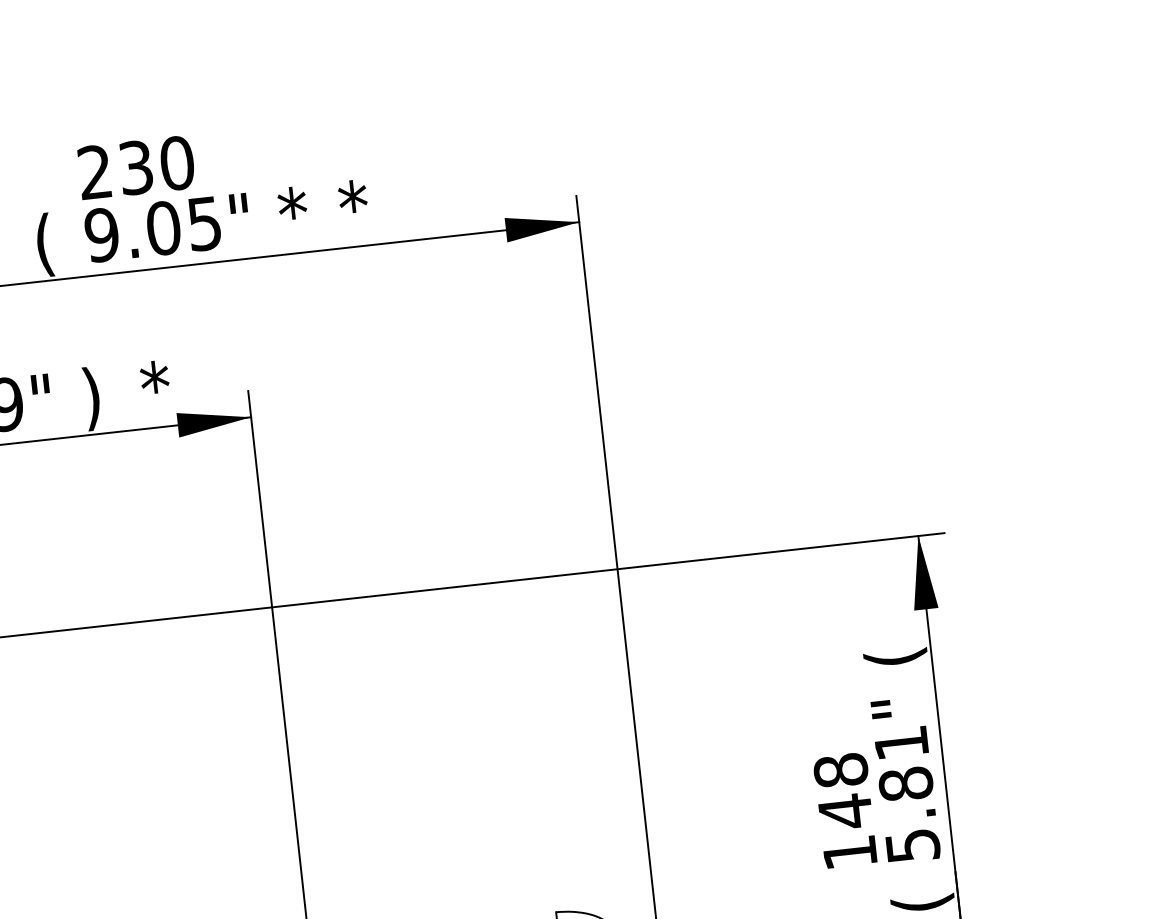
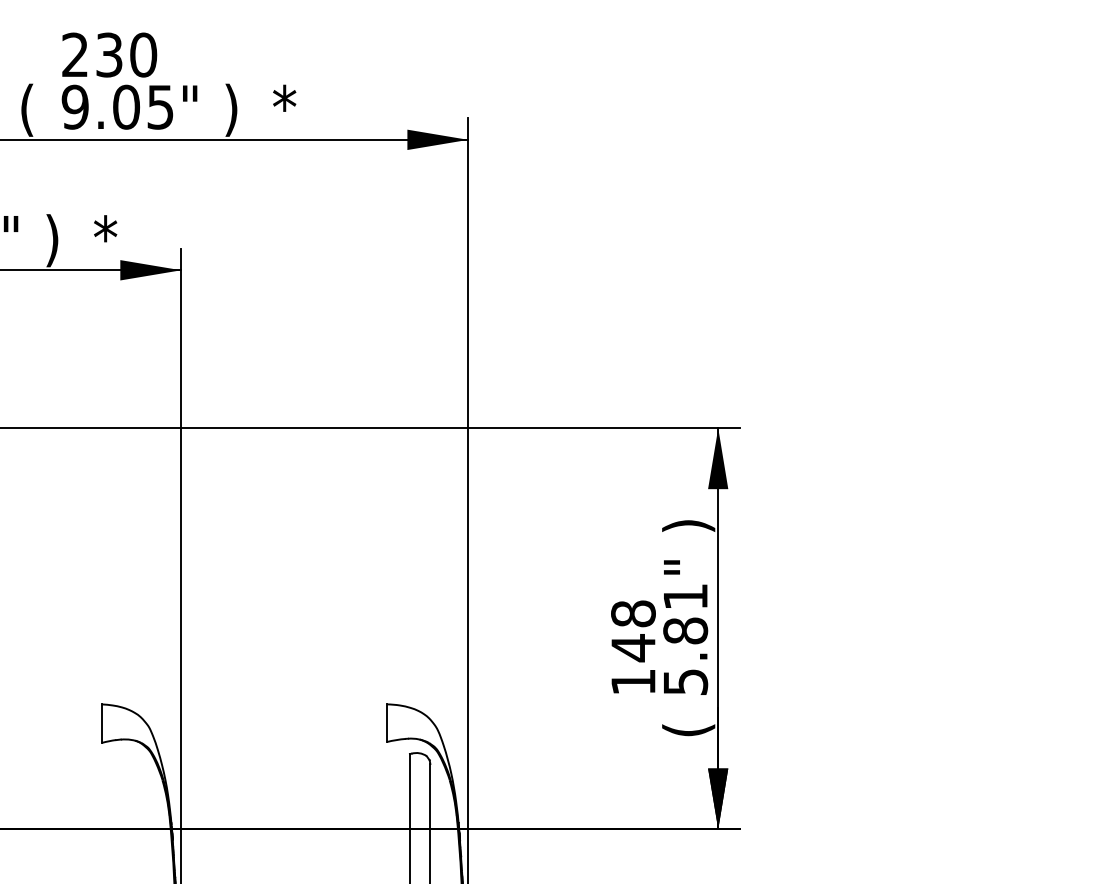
text: (292, 216) -> (233, 109), * -> )
text: (895, 656) -> (688, 525), ( -> )

